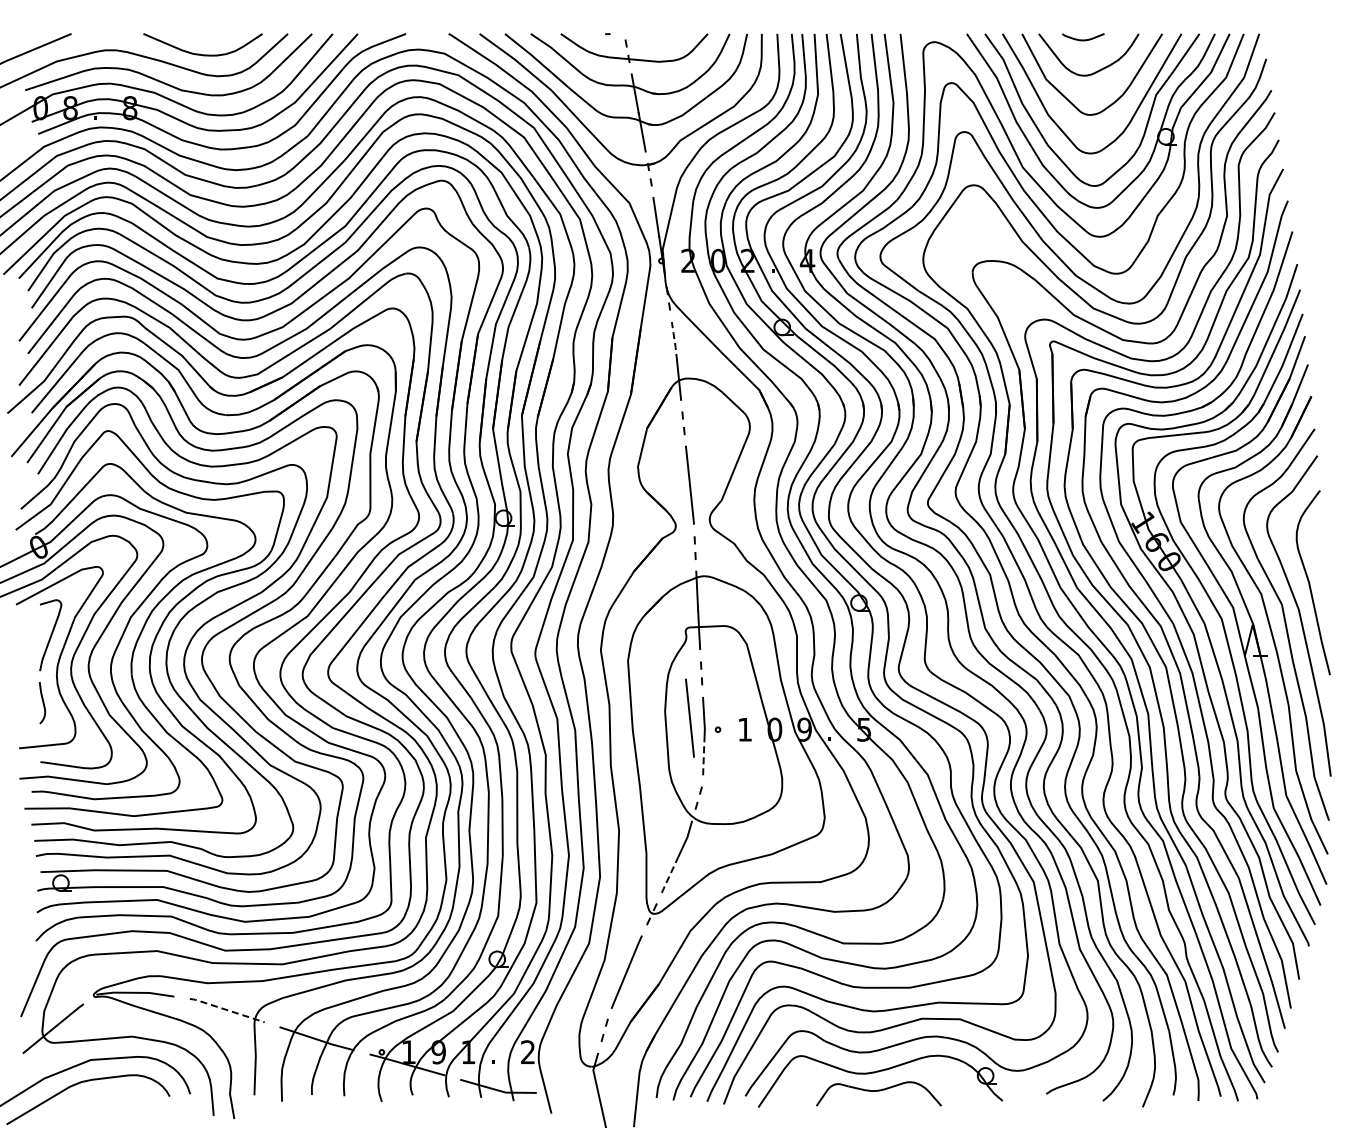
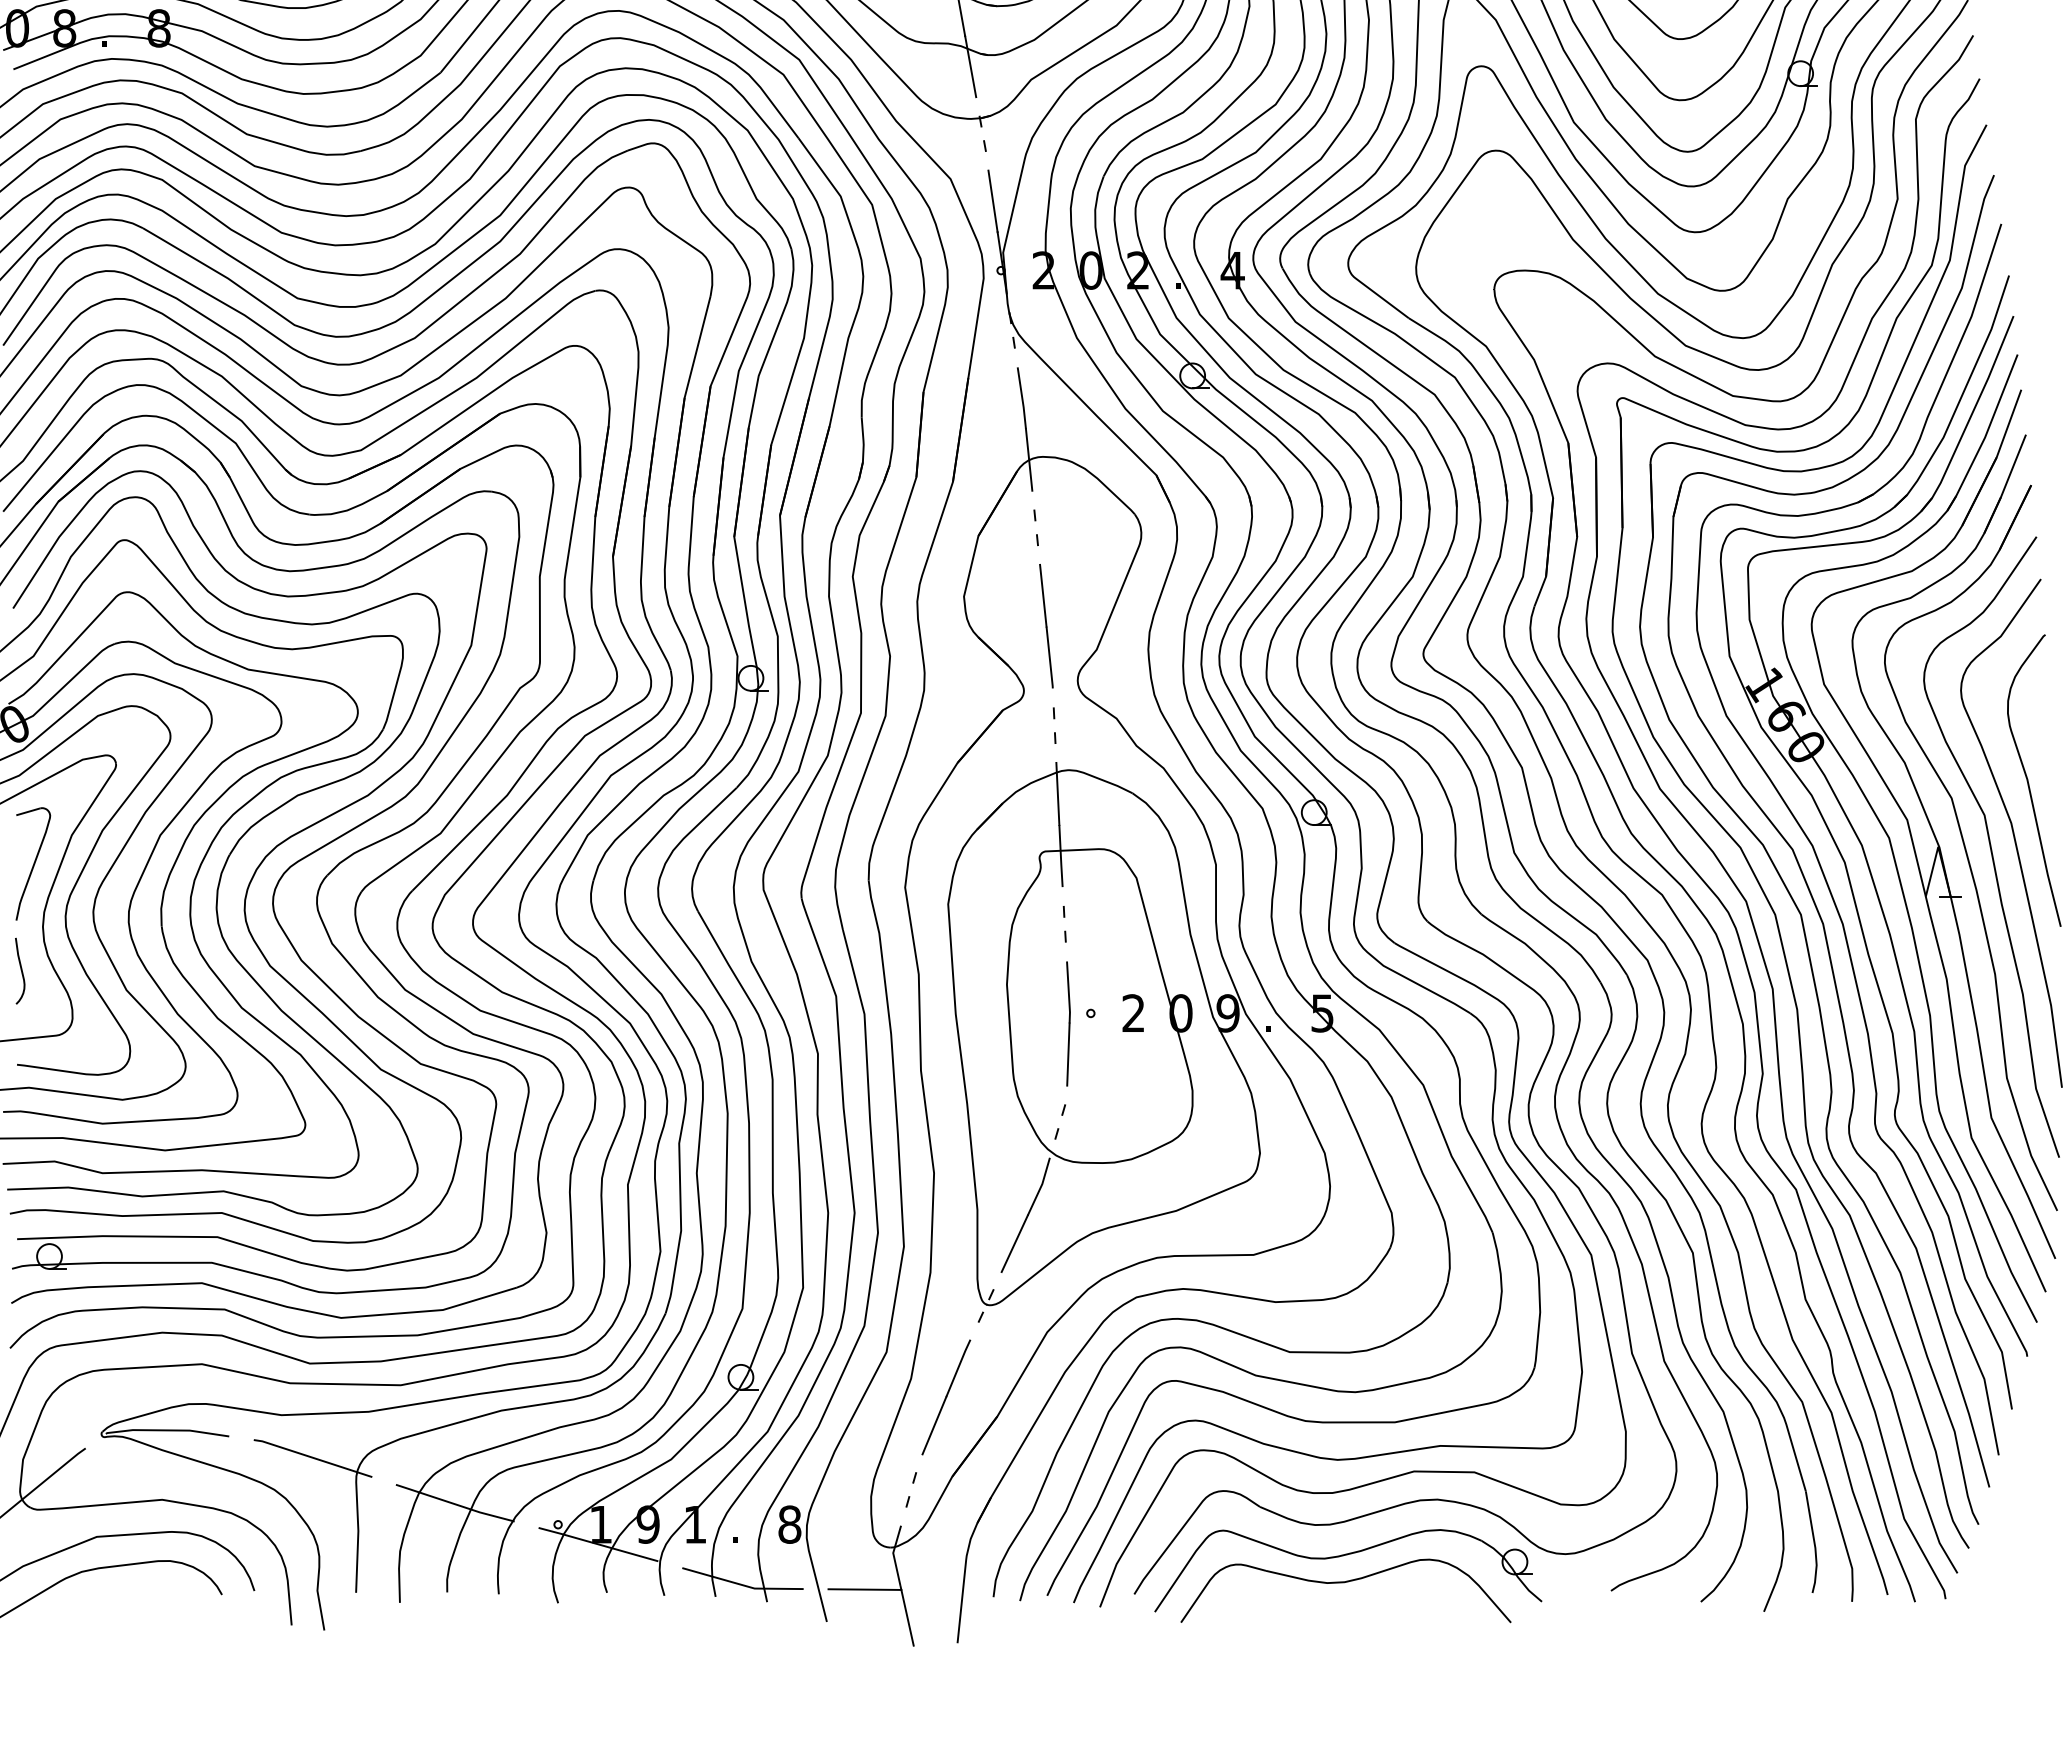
line: (674, 341) -> (1021, 398), dashed -> solid
line: (689, 717) -> (1045, 994), removed
text: (744, 729) -> (1132, 1013), 1 -> 2
line: (703, 755) -> (1067, 1054), dashed -> solid
line: (669, 875) -> (1013, 1244), dashed -> solid
line: (226, 1009) -> (311, 1456), dashed -> solid
text: (528, 1052) -> (790, 1524), 2 -> 8
line: (575, 1093) -> (864, 1589), added
part: (878, 1093) -> (1345, 1589), size x1.67

